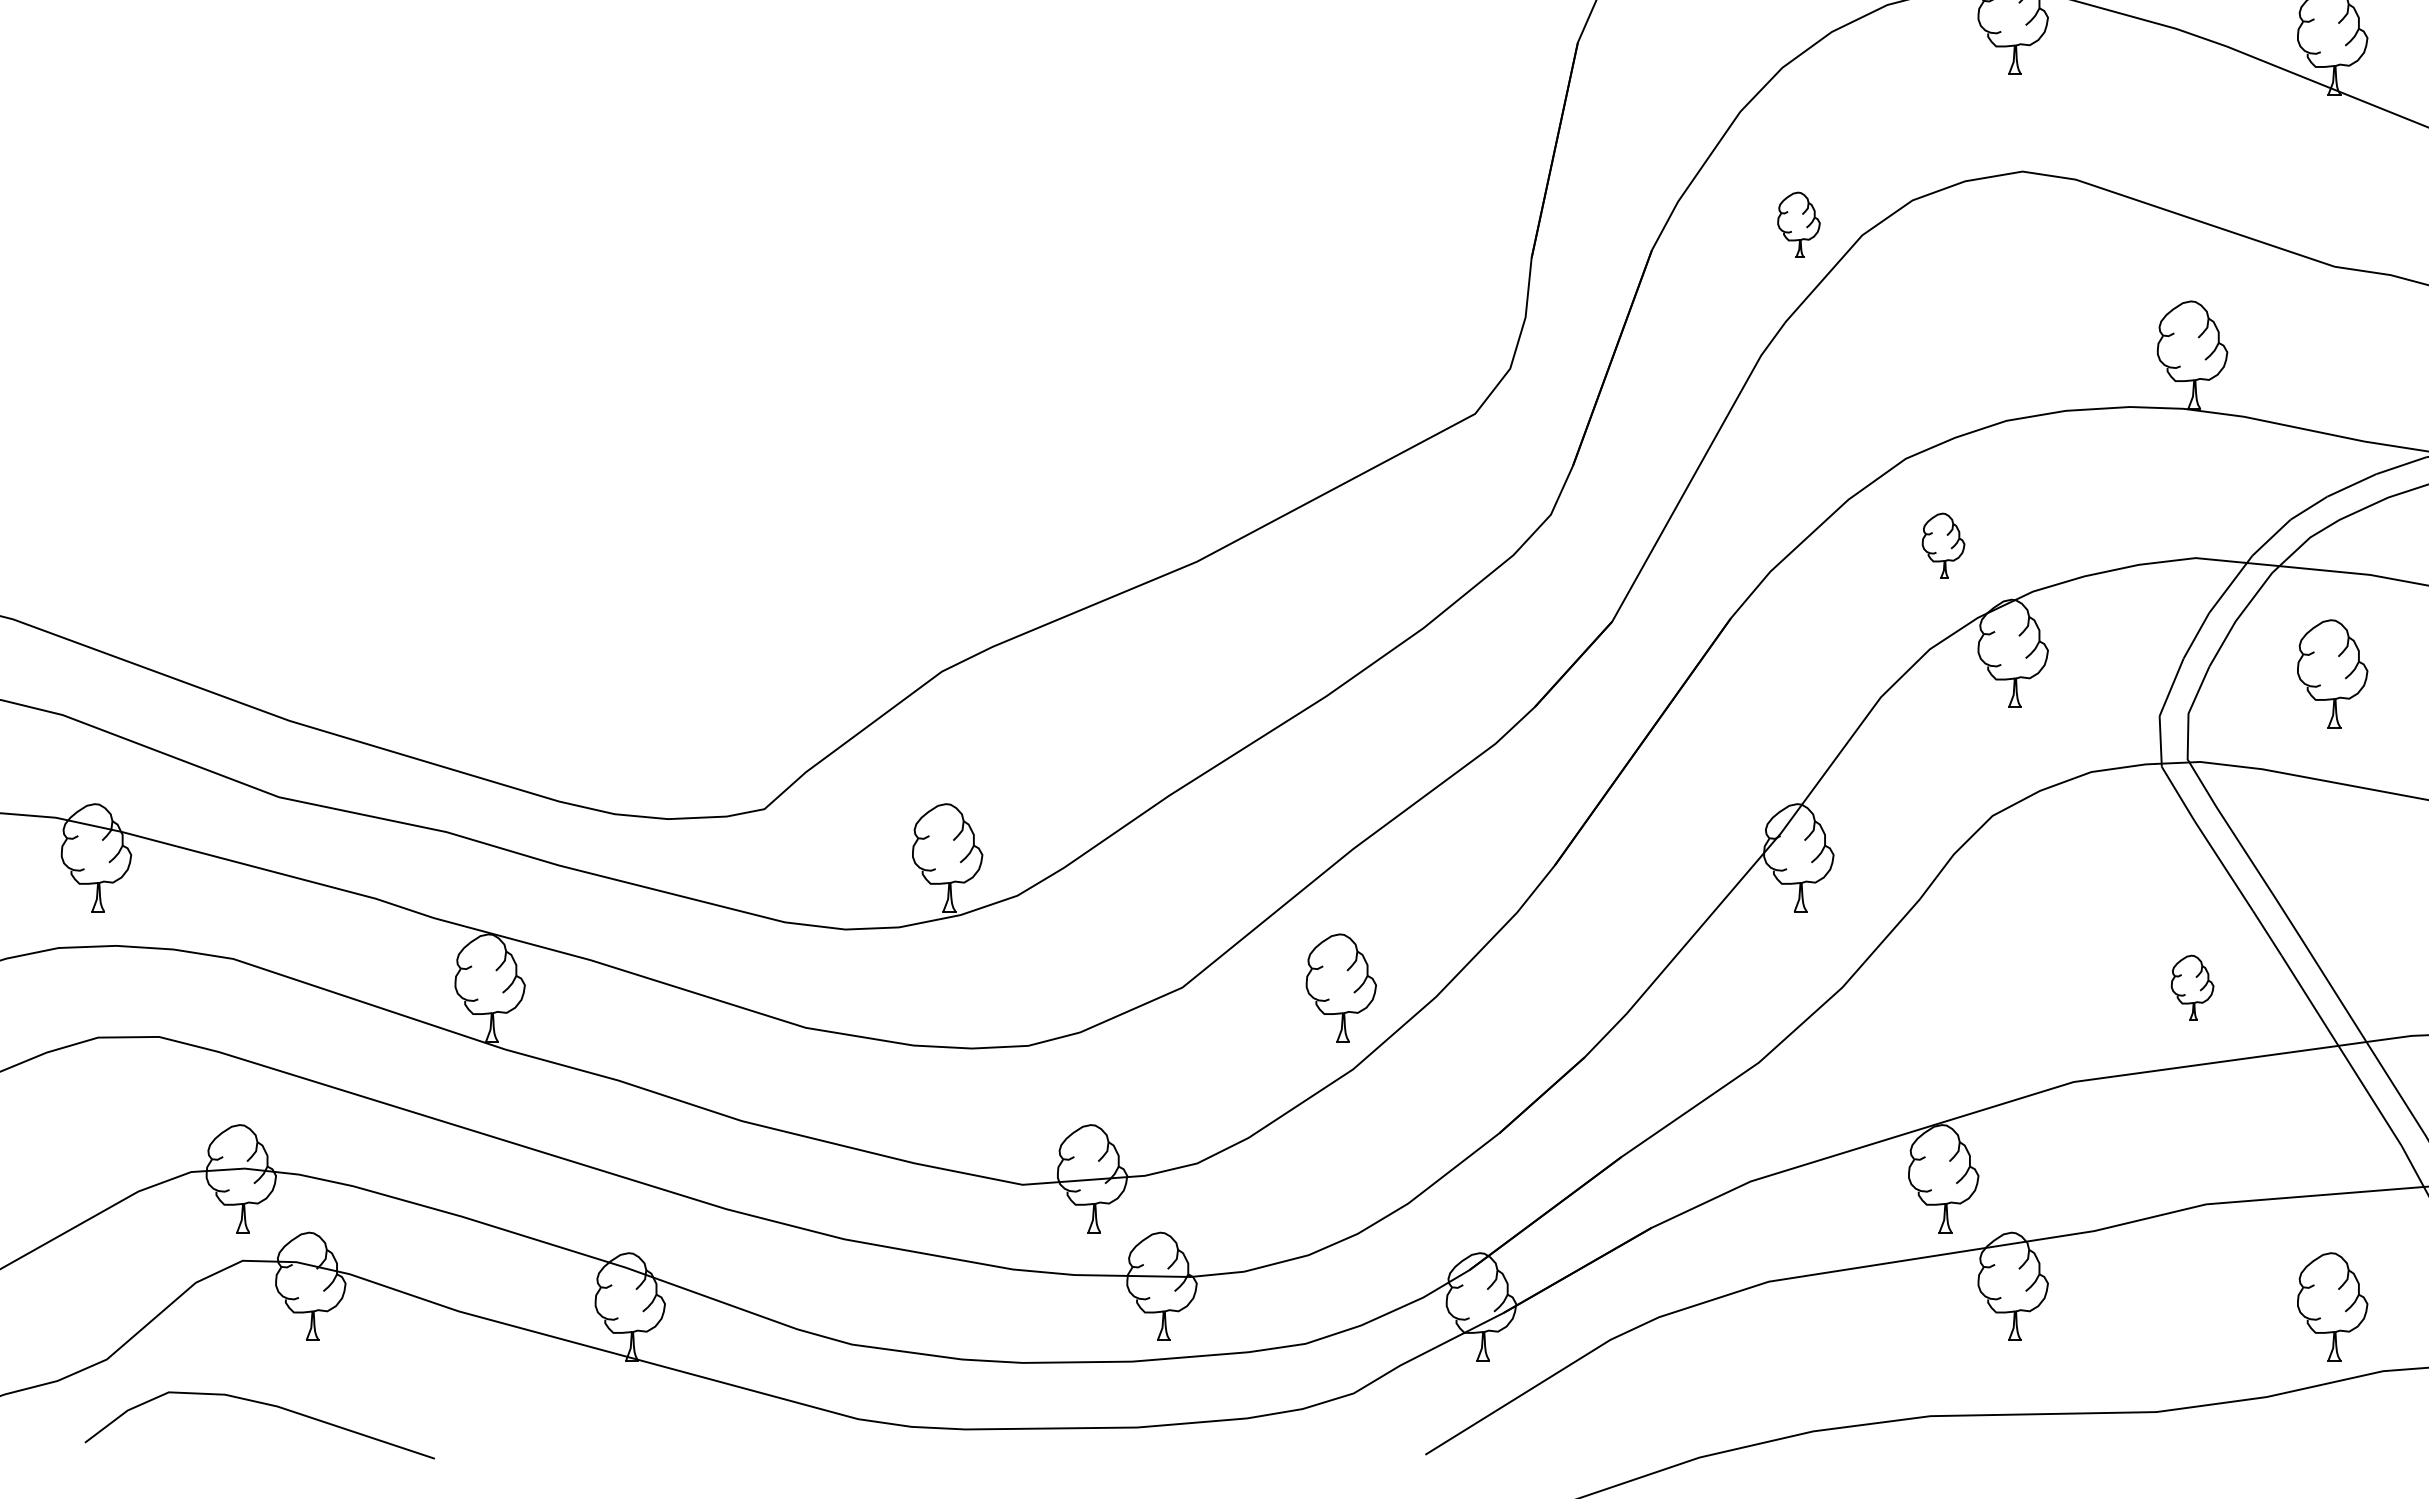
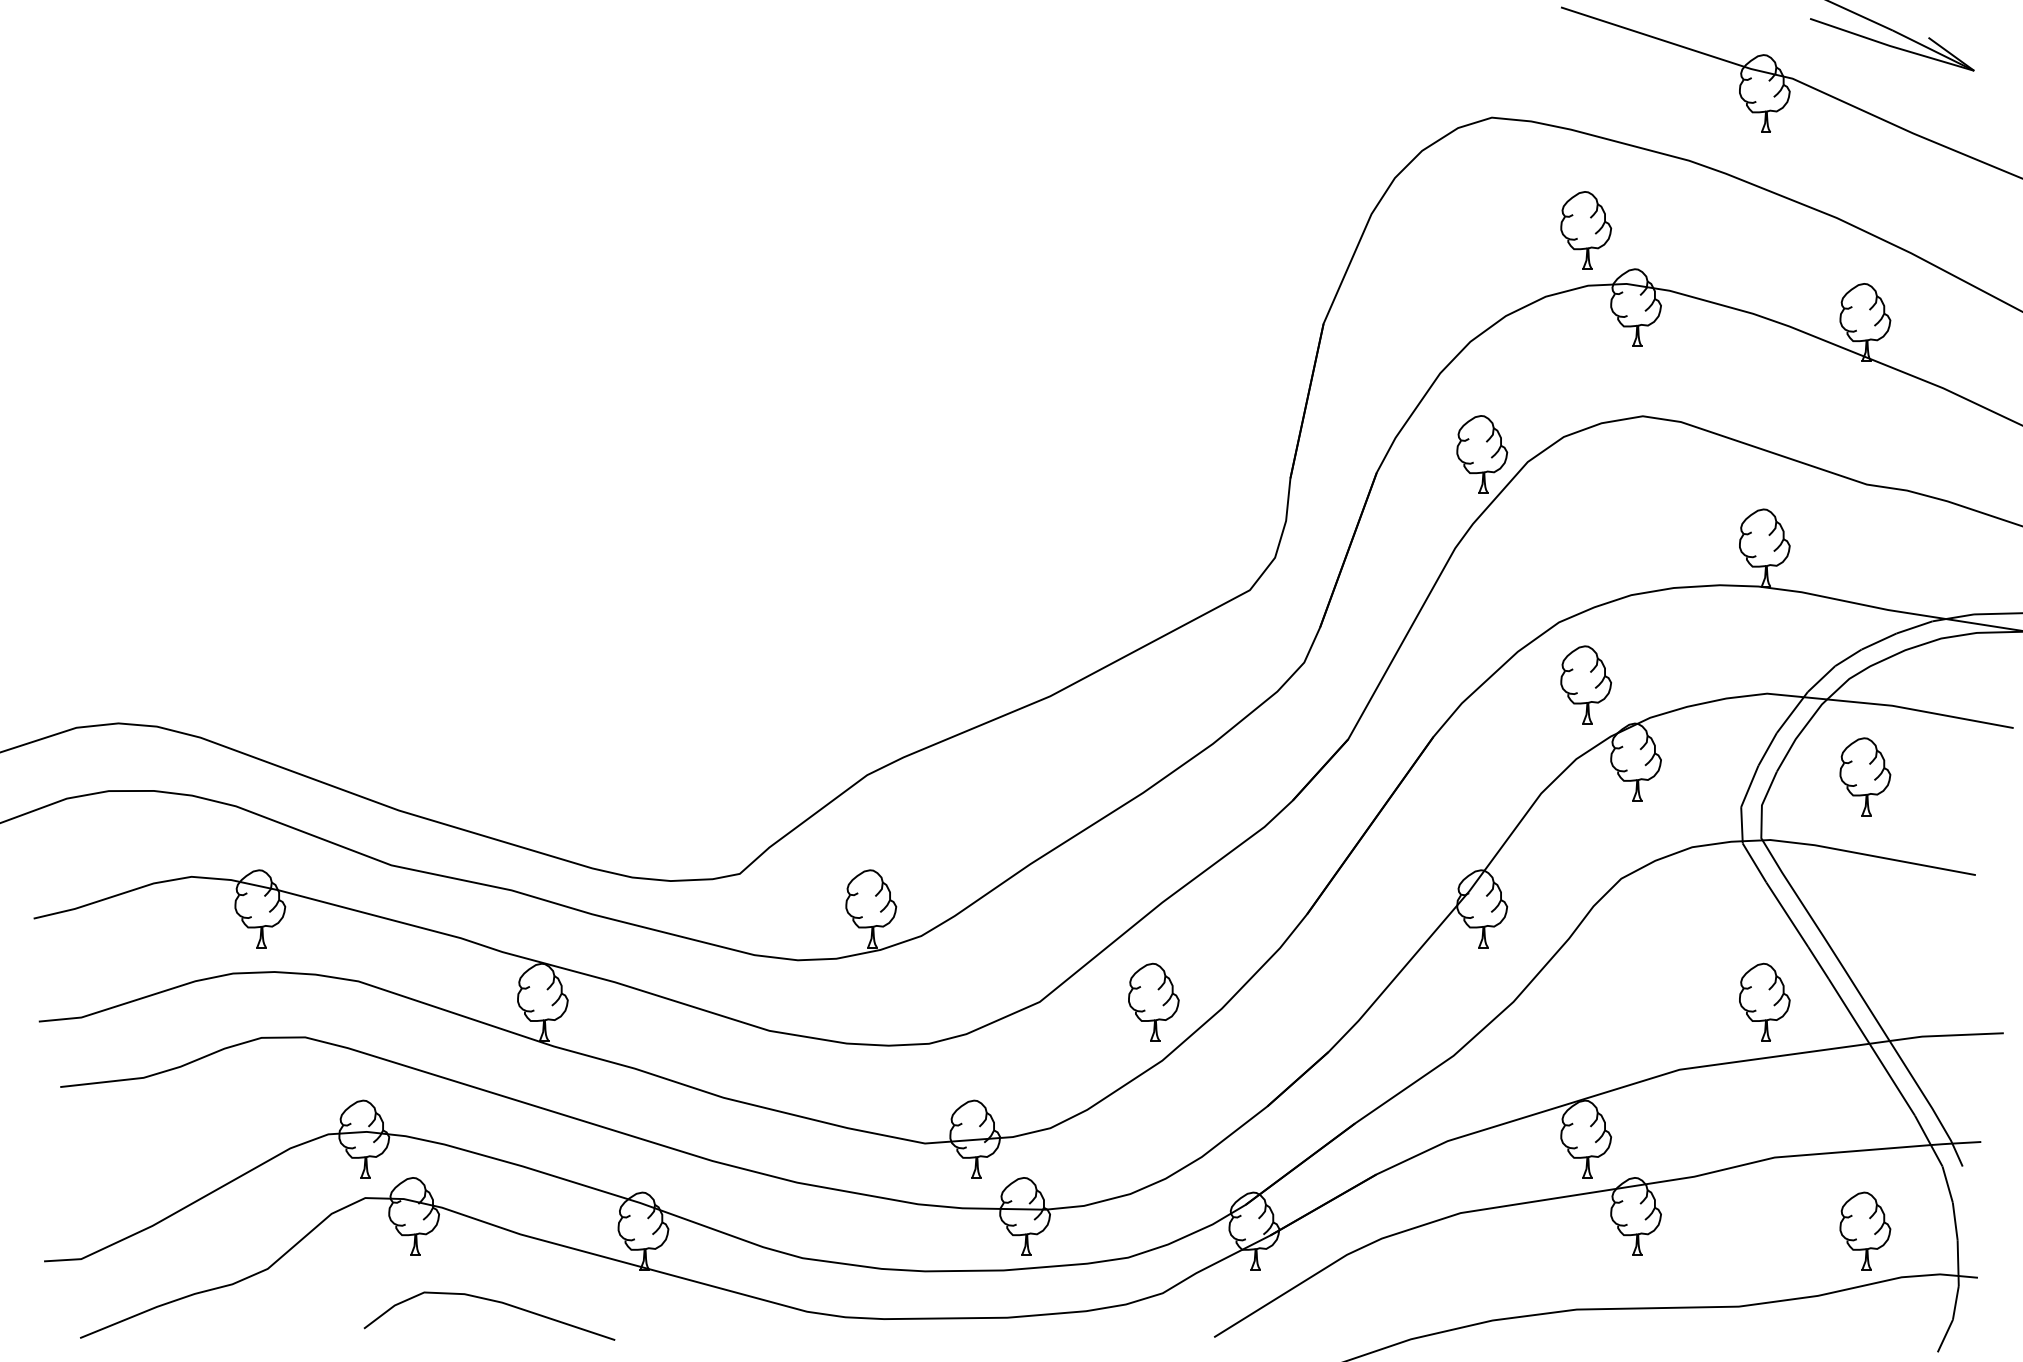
part: (1799, 224) -> (1482, 454), size x1.67
part: (1942, 545) -> (1585, 684), size x1.67
part: (2192, 986) -> (1764, 1001), size x1.67
curve: (262, 1404) -> (491, 1301), moved

